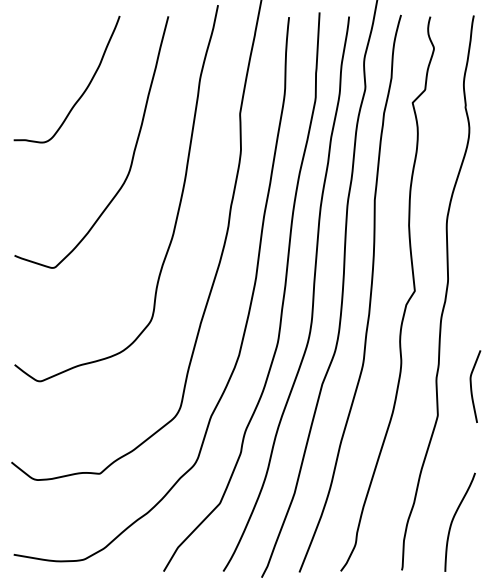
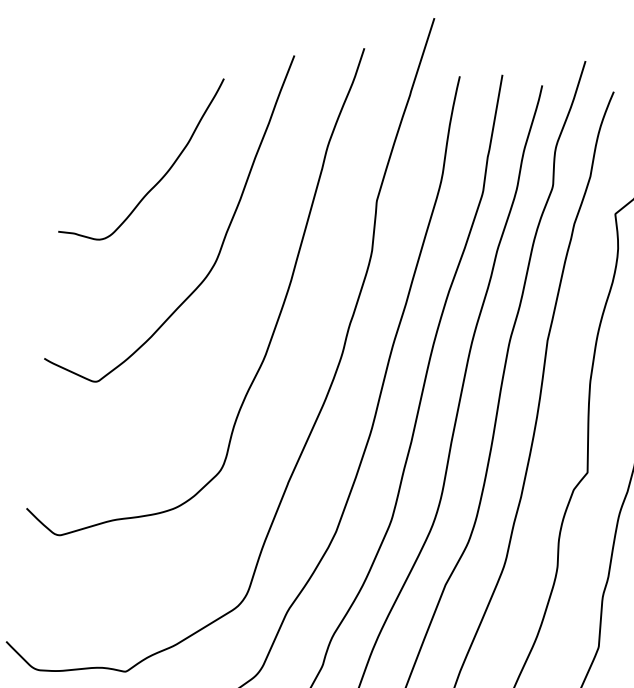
curve: (83, 91) -> (161, 176), moved

